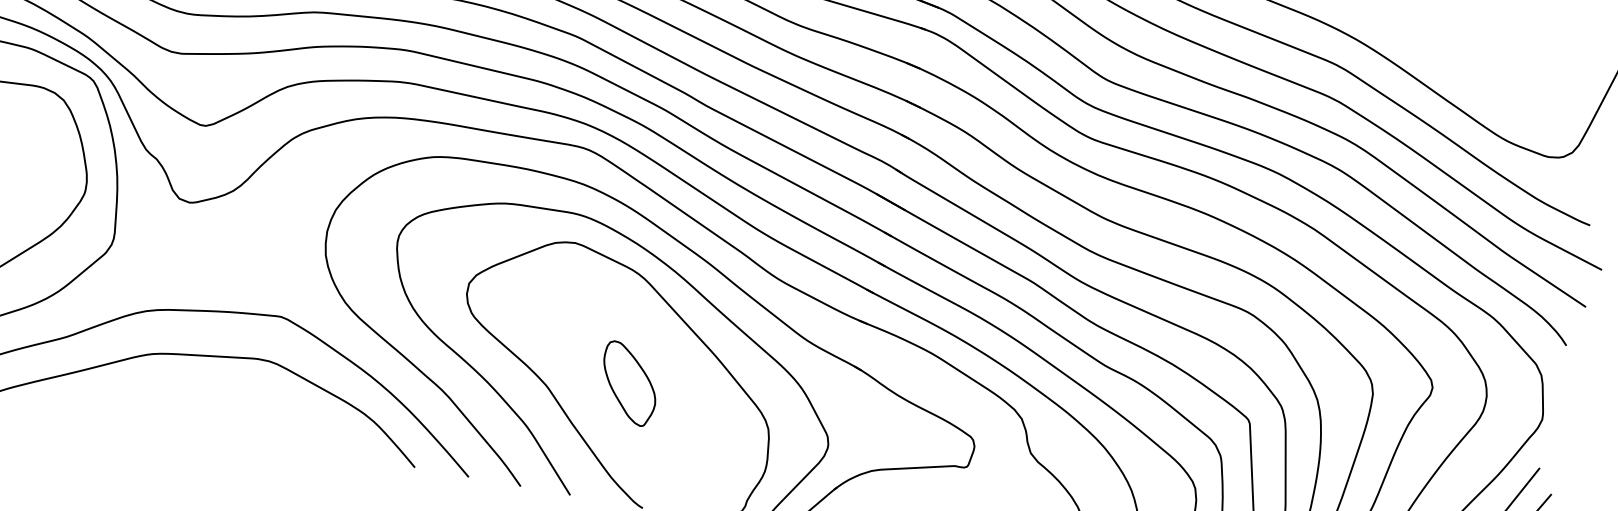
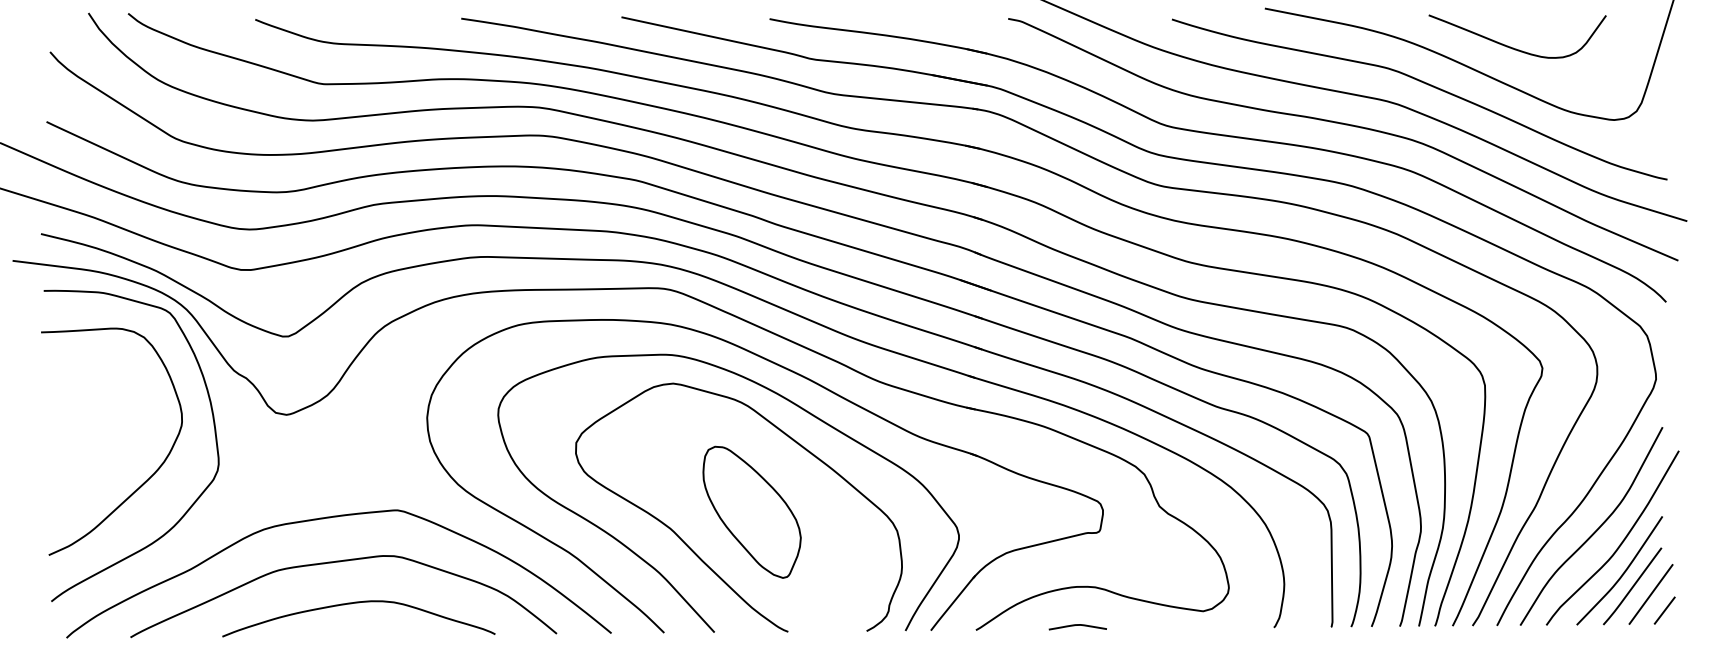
curve: (1463, 67) -> (1513, 47), added
part: (628, 383) -> (751, 511), size x1.67
curve: (225, 401) -> (358, 603), added

